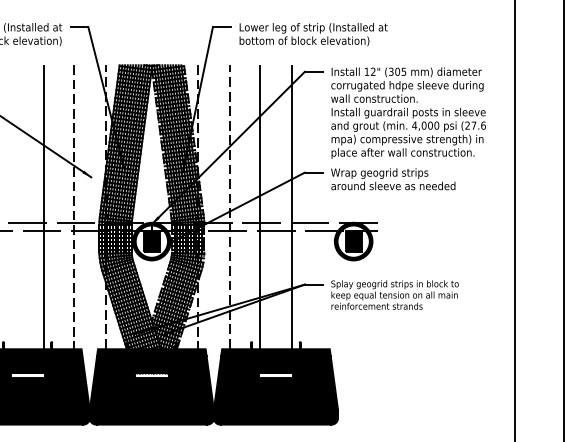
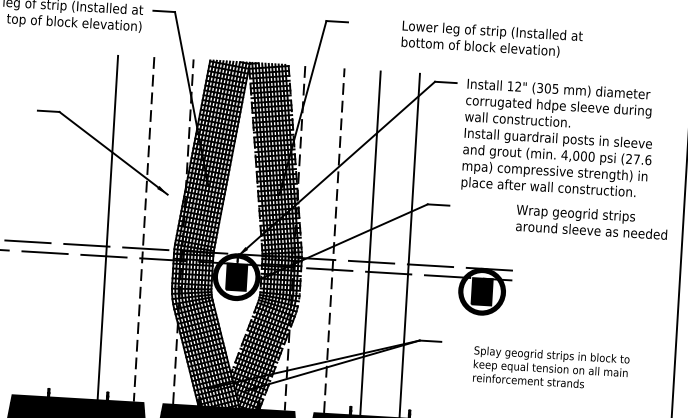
text: (313, 34) -> (492, 39), moved
text: (393, 179) -> (592, 222), moved
text: (394, 294) -> (550, 367), moved

